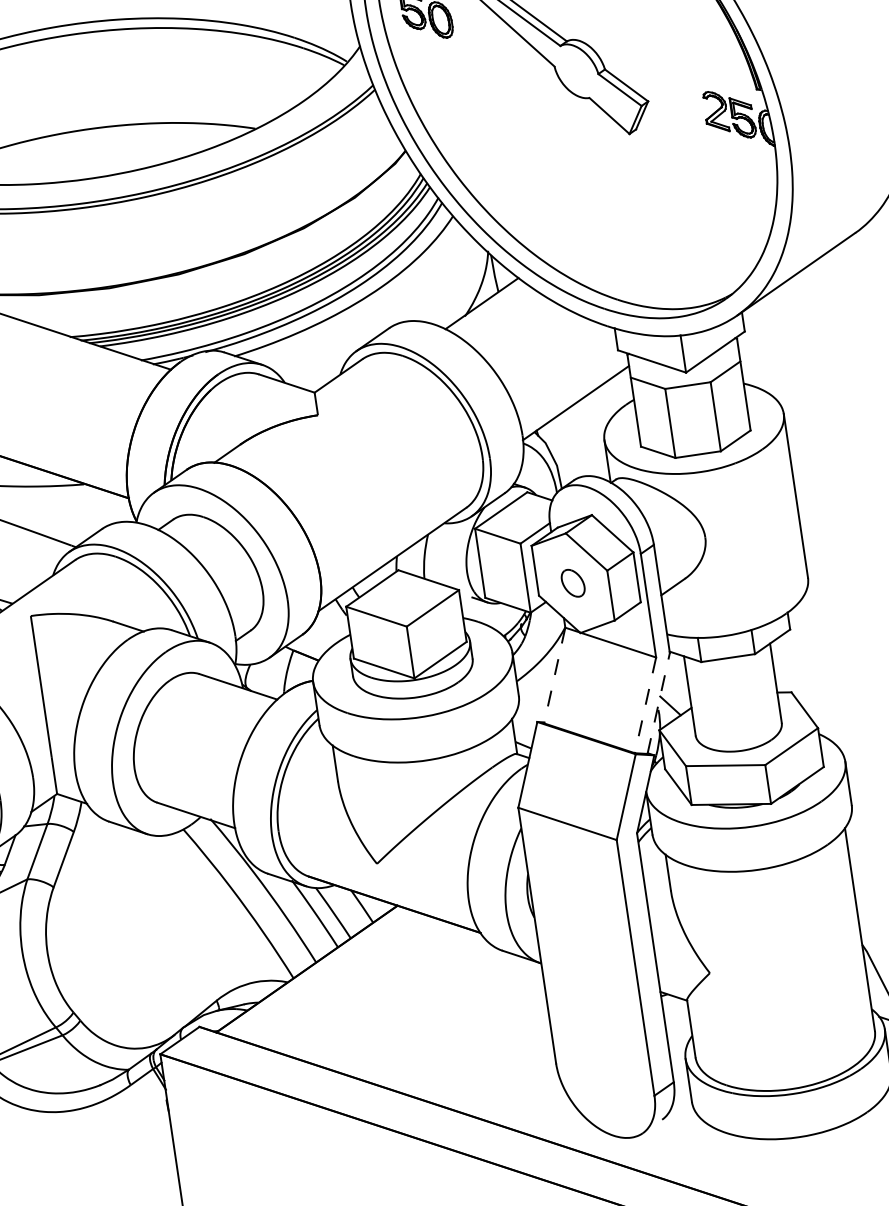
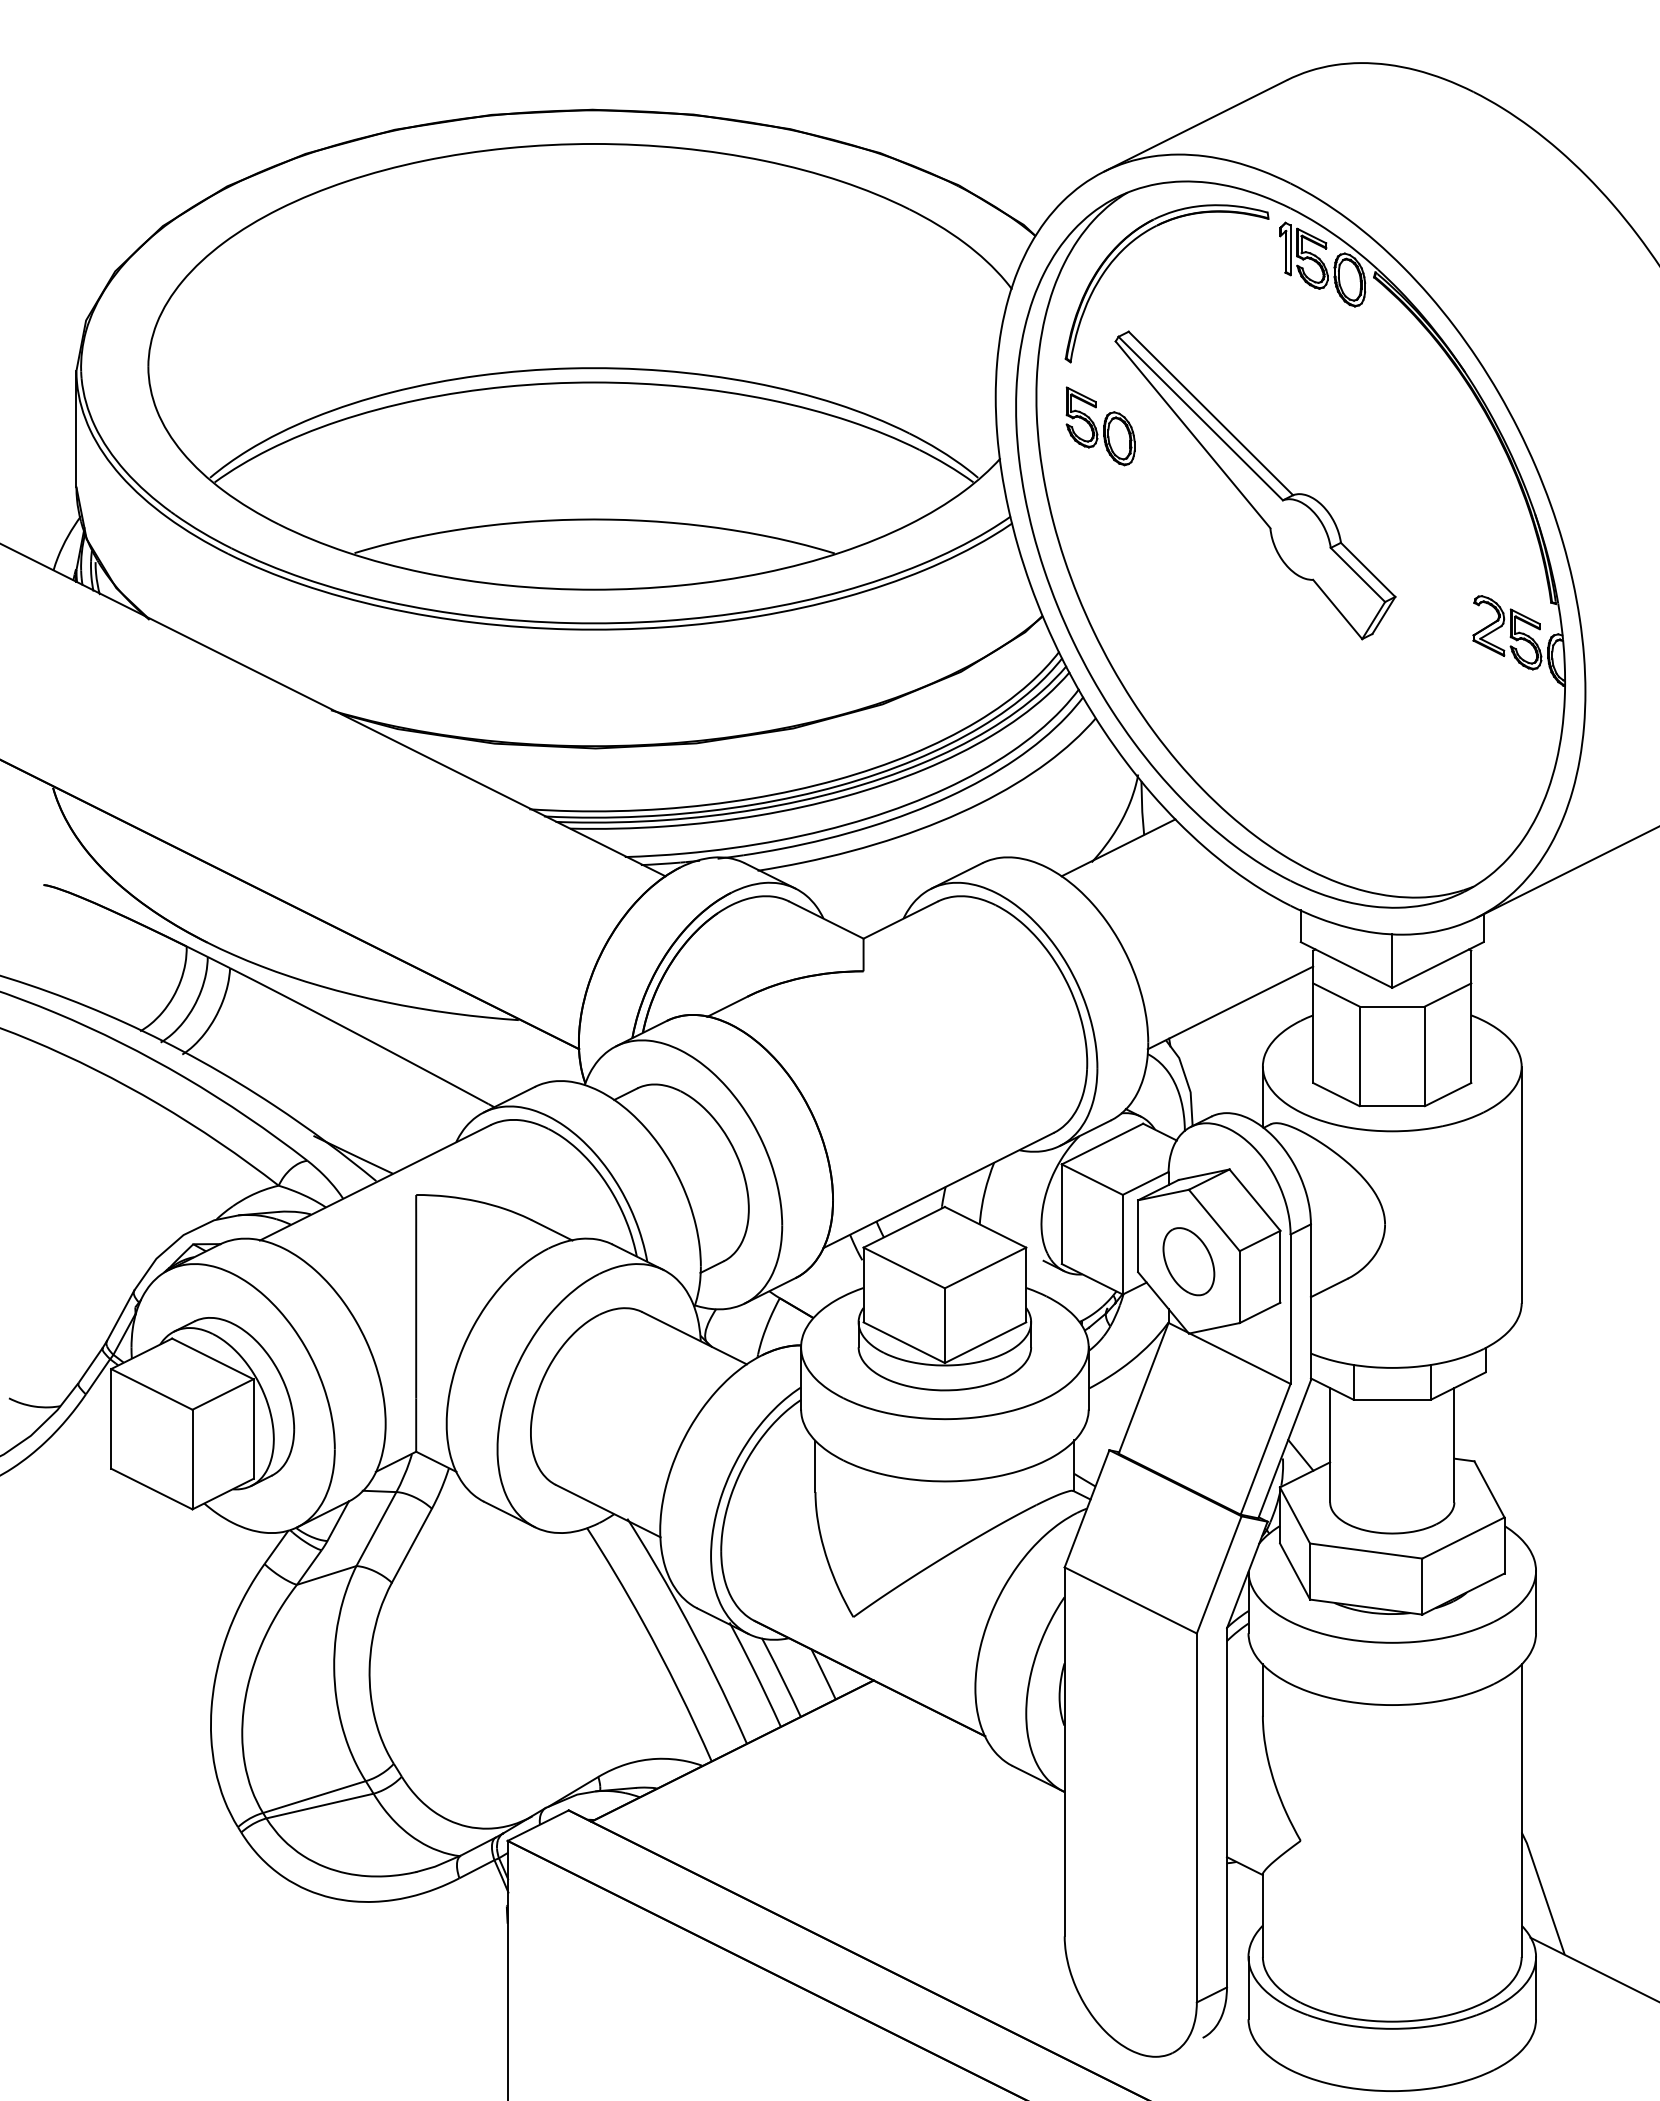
part: (572, 583) -> (1188, 1261), size x1.67
line: (554, 675) -> (1143, 1388), dashed -> solid
line: (658, 703) -> (1284, 1449), dashed -> solid
line: (645, 705) -> (1265, 1449), dashed -> solid

